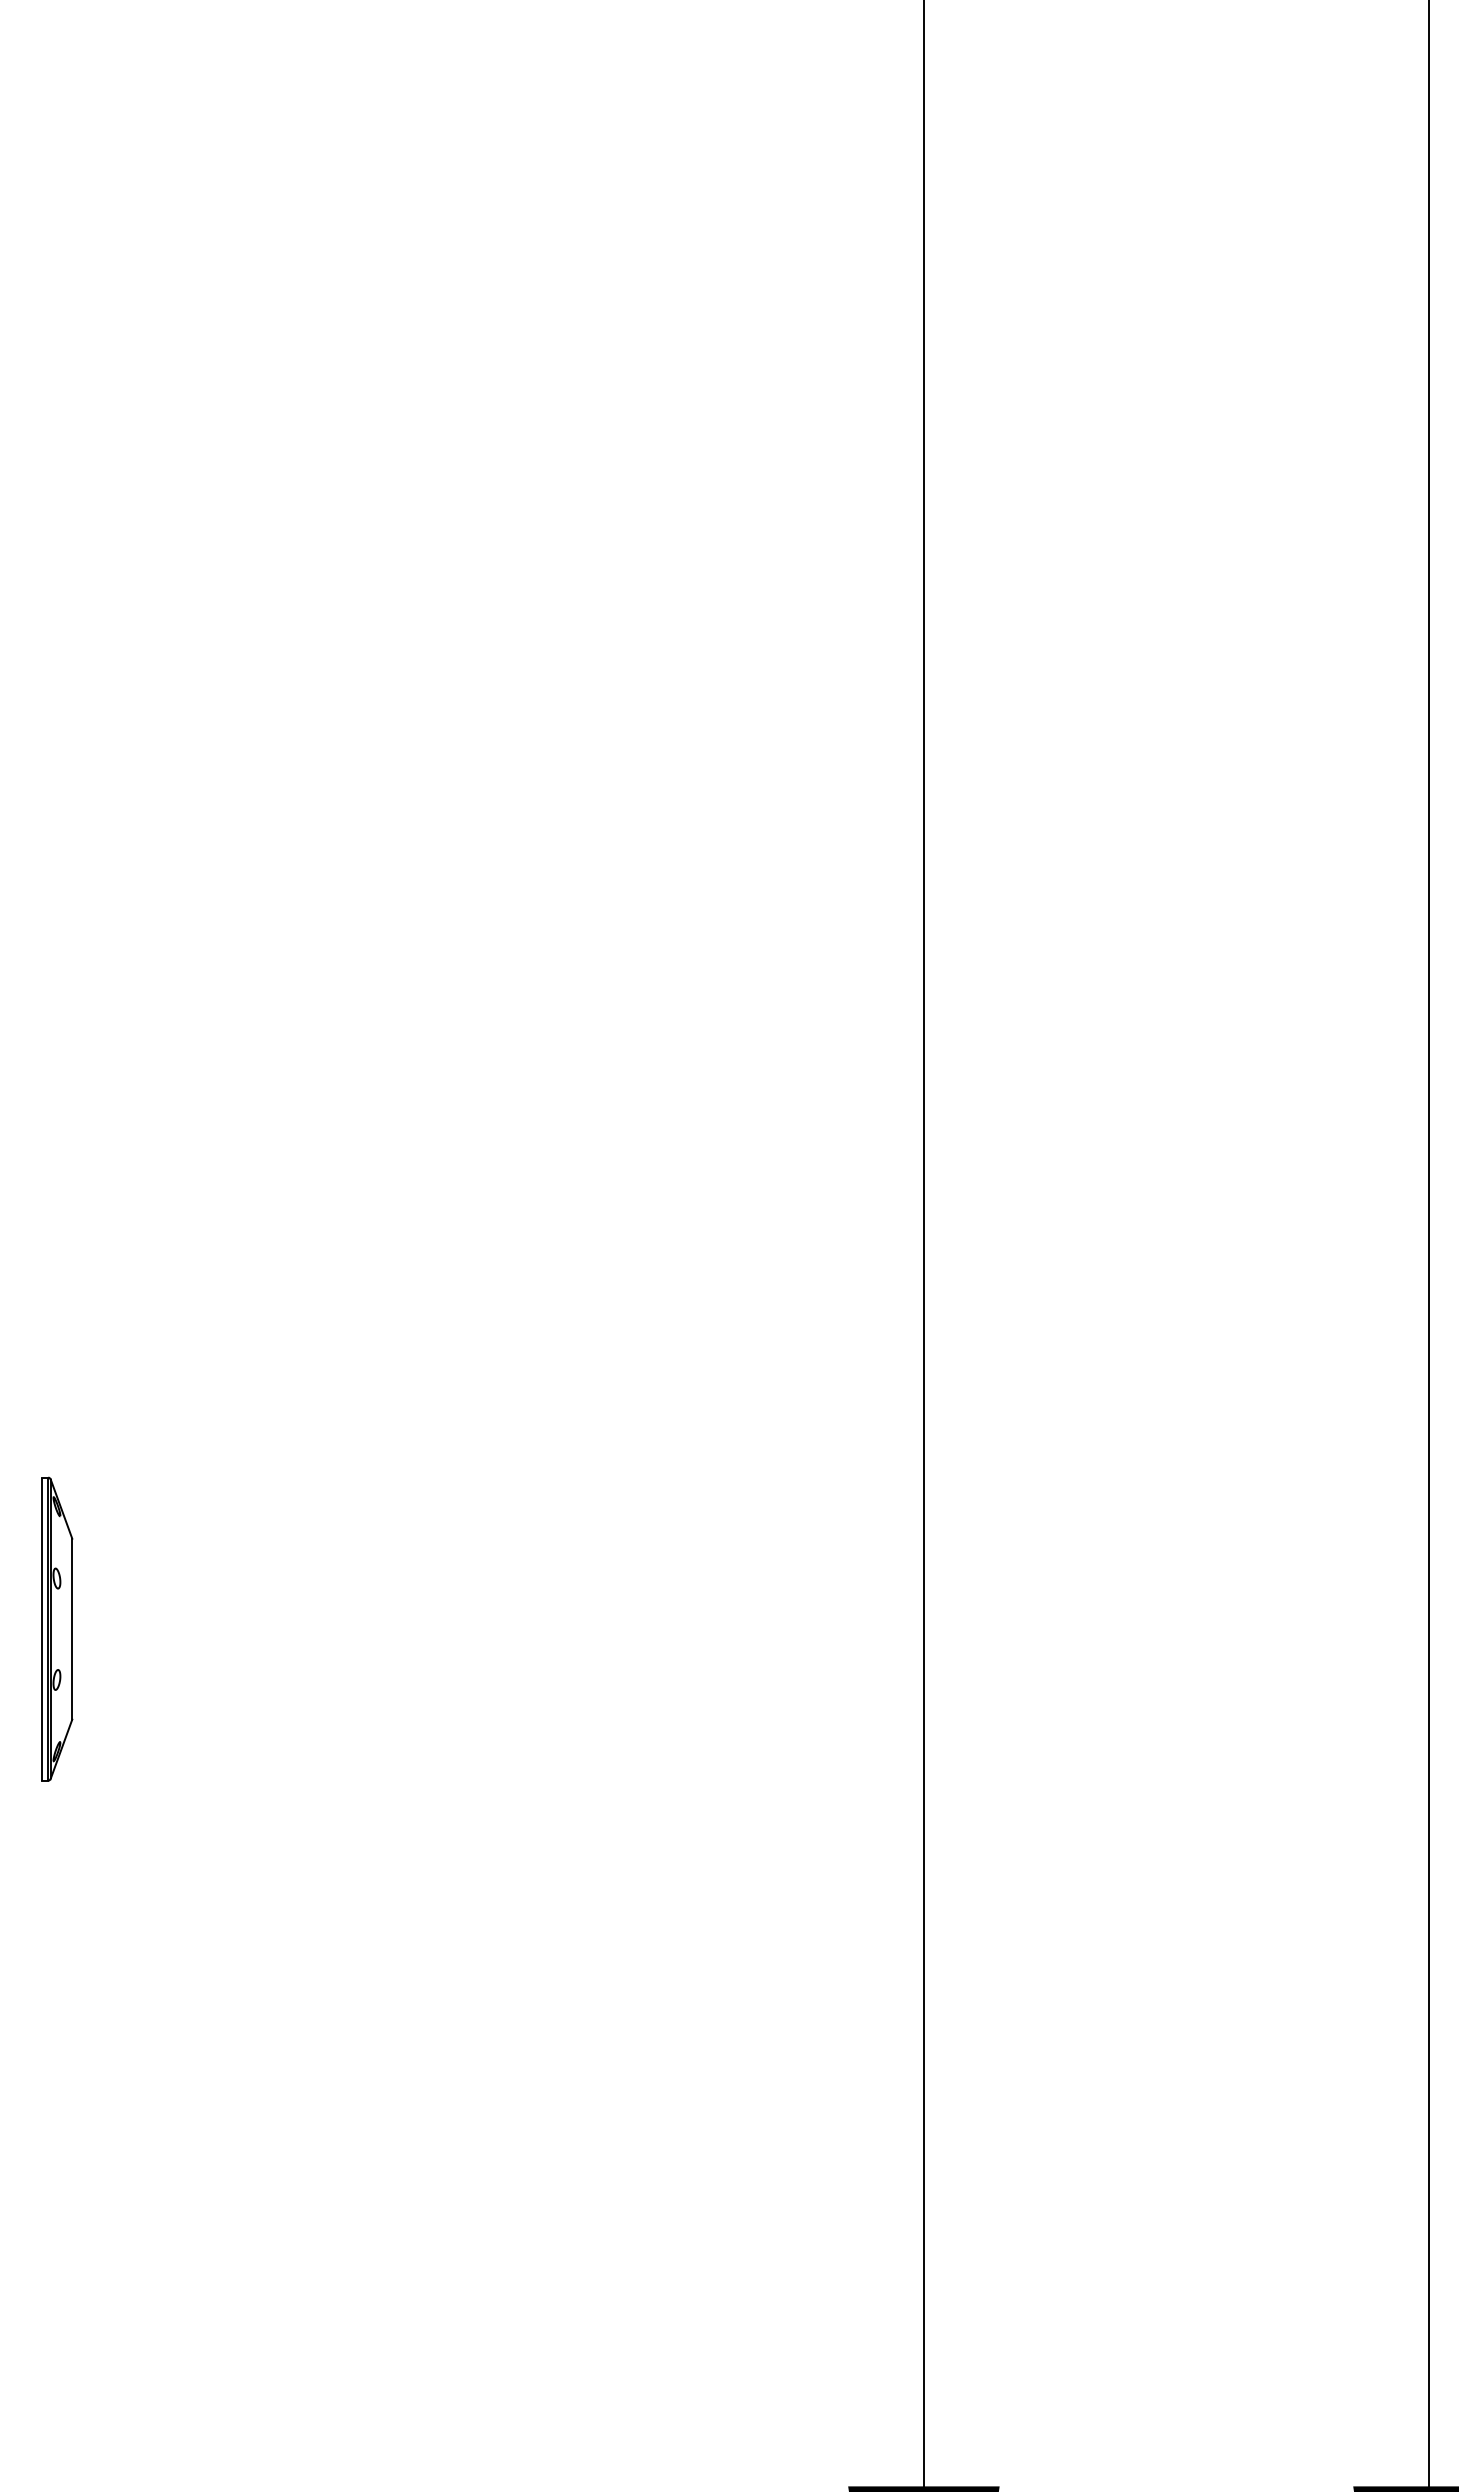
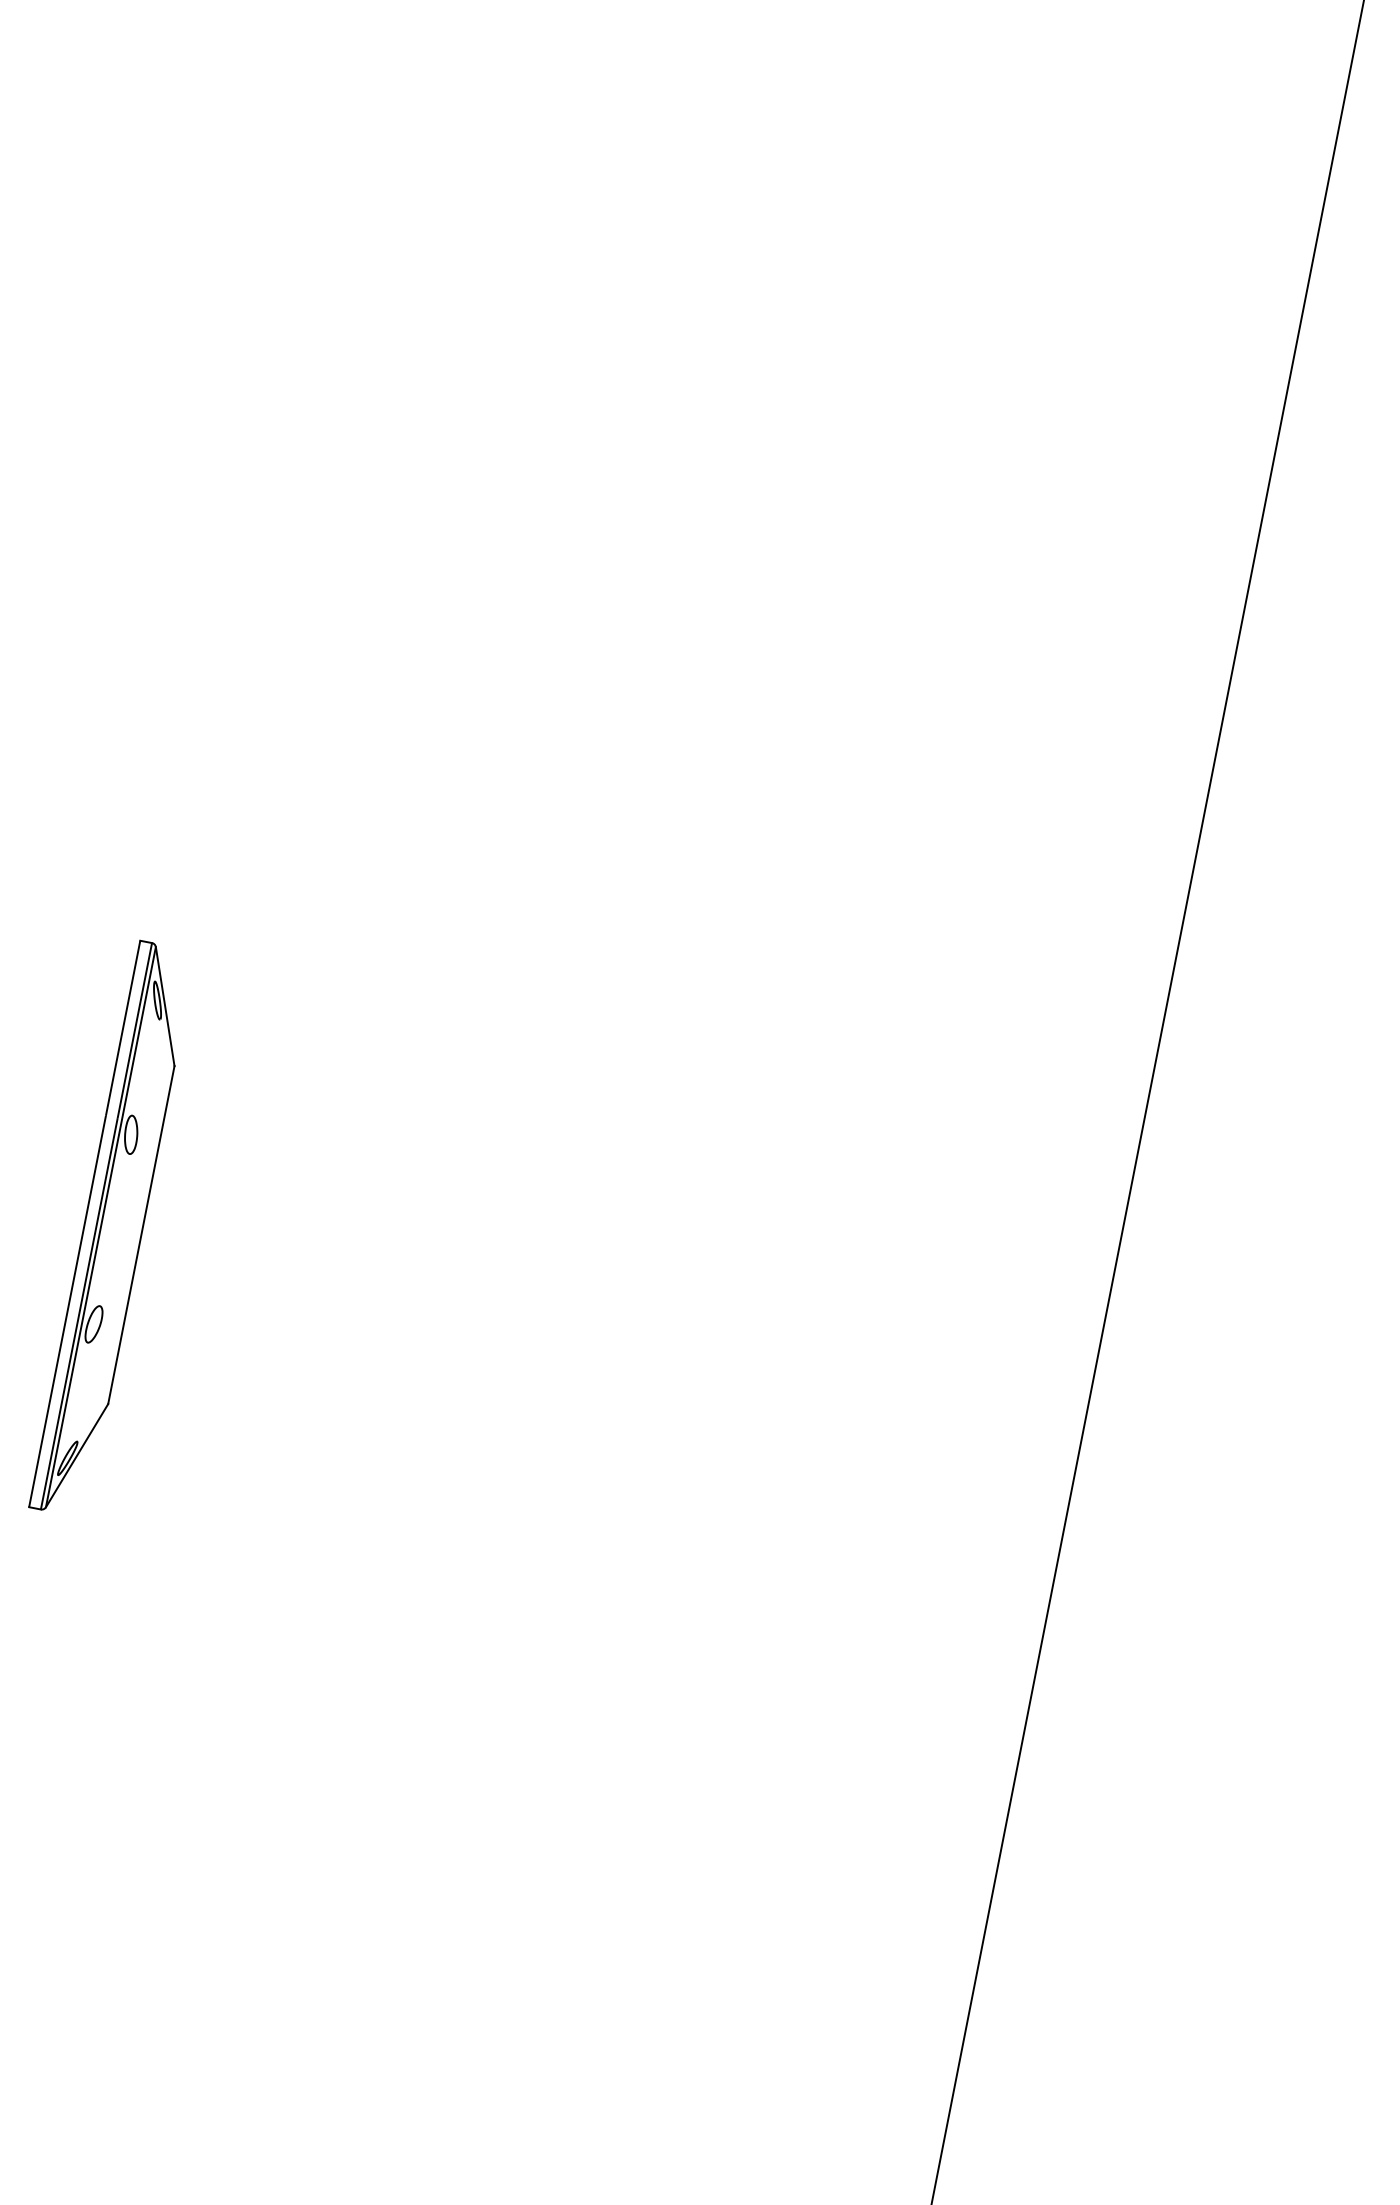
part: (57, 1628) -> (113, 1228), size x1.67

